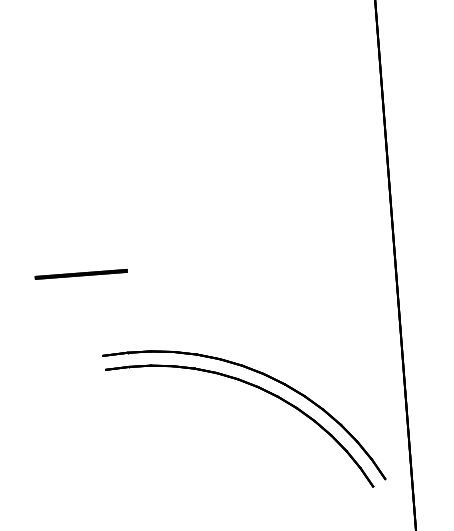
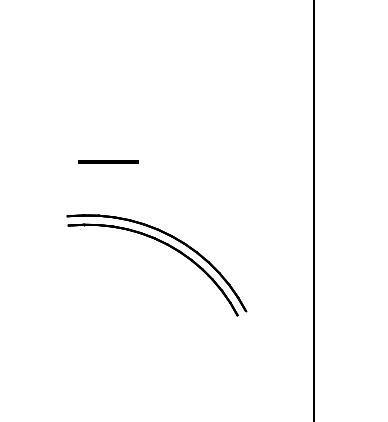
part: (256, 388) -> (166, 245), moved

